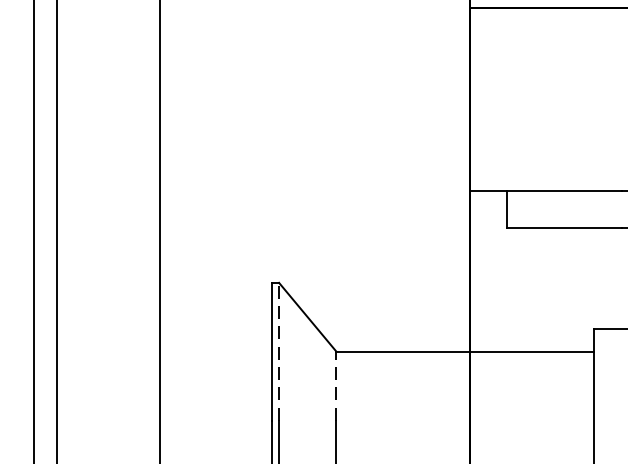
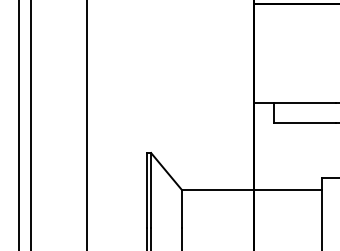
line: (279, 350) -> (151, 189), dashed -> solid
line: (337, 385) -> (182, 208), dashed -> solid

